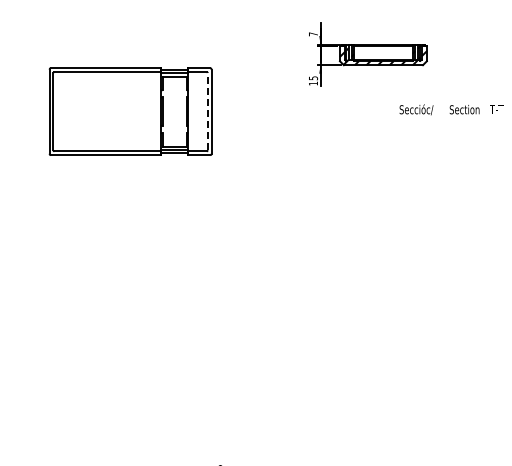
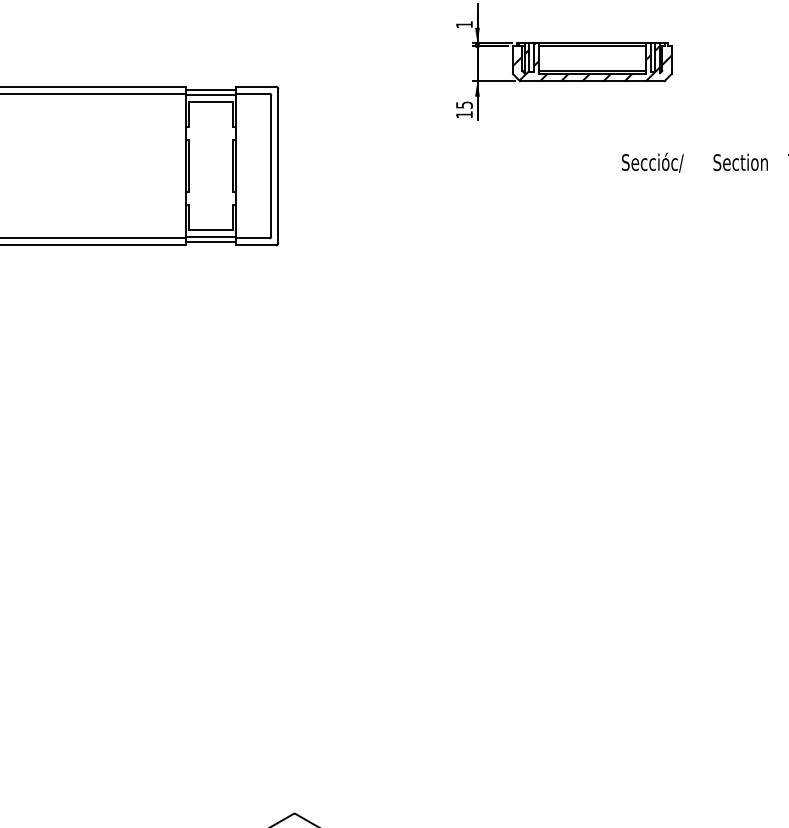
text: (313, 34) -> (464, 25), 7 -> 1
line: (207, 111) -> (270, 165), dashed -> solid

